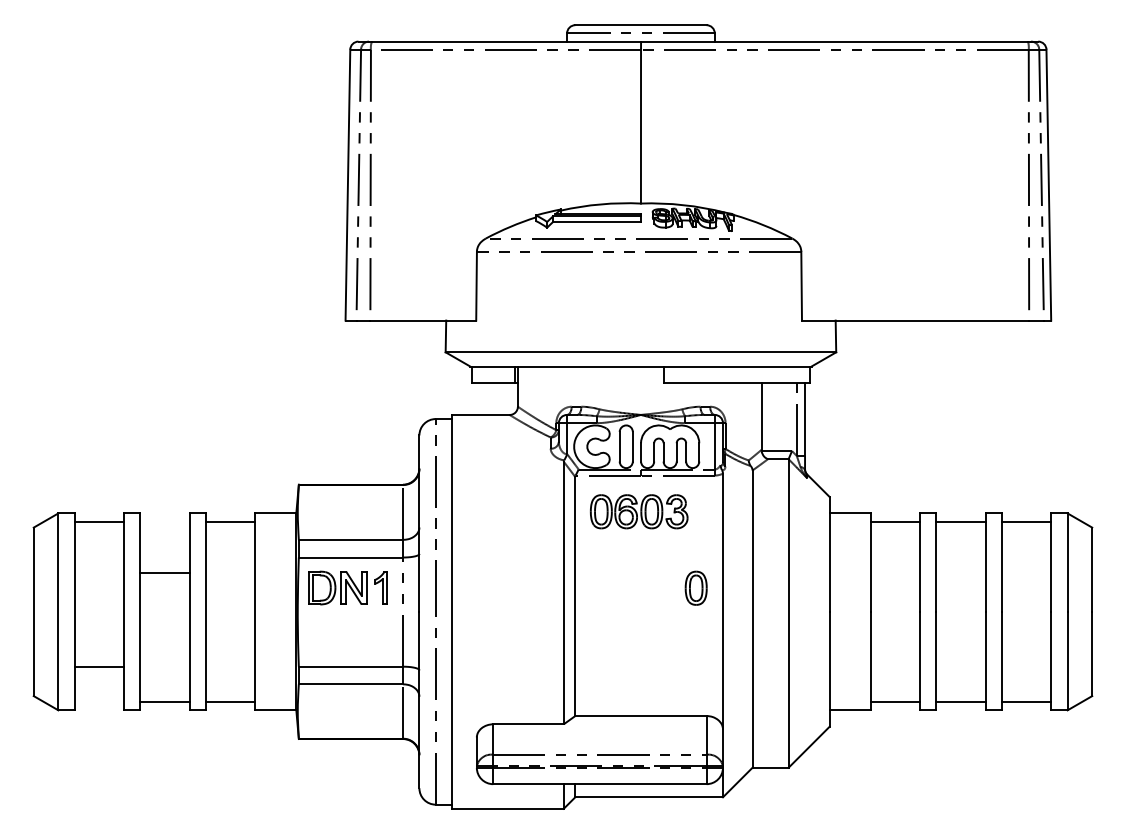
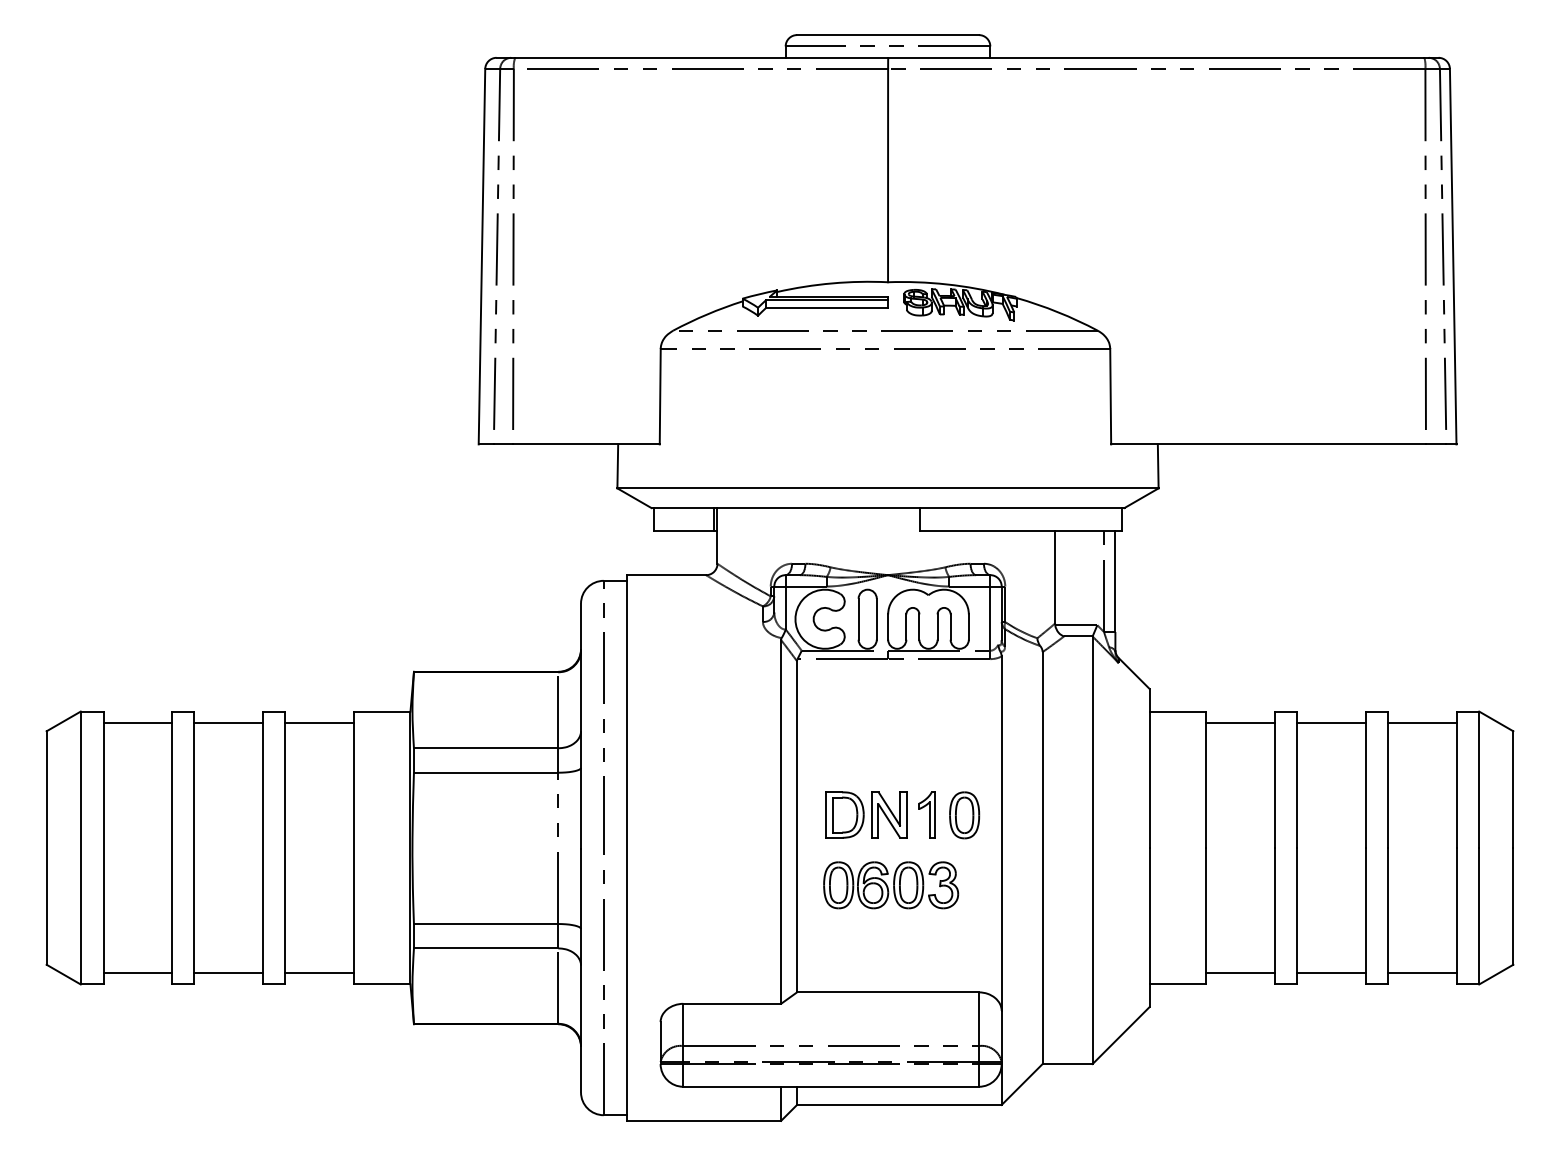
part: (639, 511) -> (891, 884), moved
line: (164, 572) -> (227, 722), moved
part: (347, 587) -> (880, 814), moved
line: (99, 667) -> (137, 973), moved

